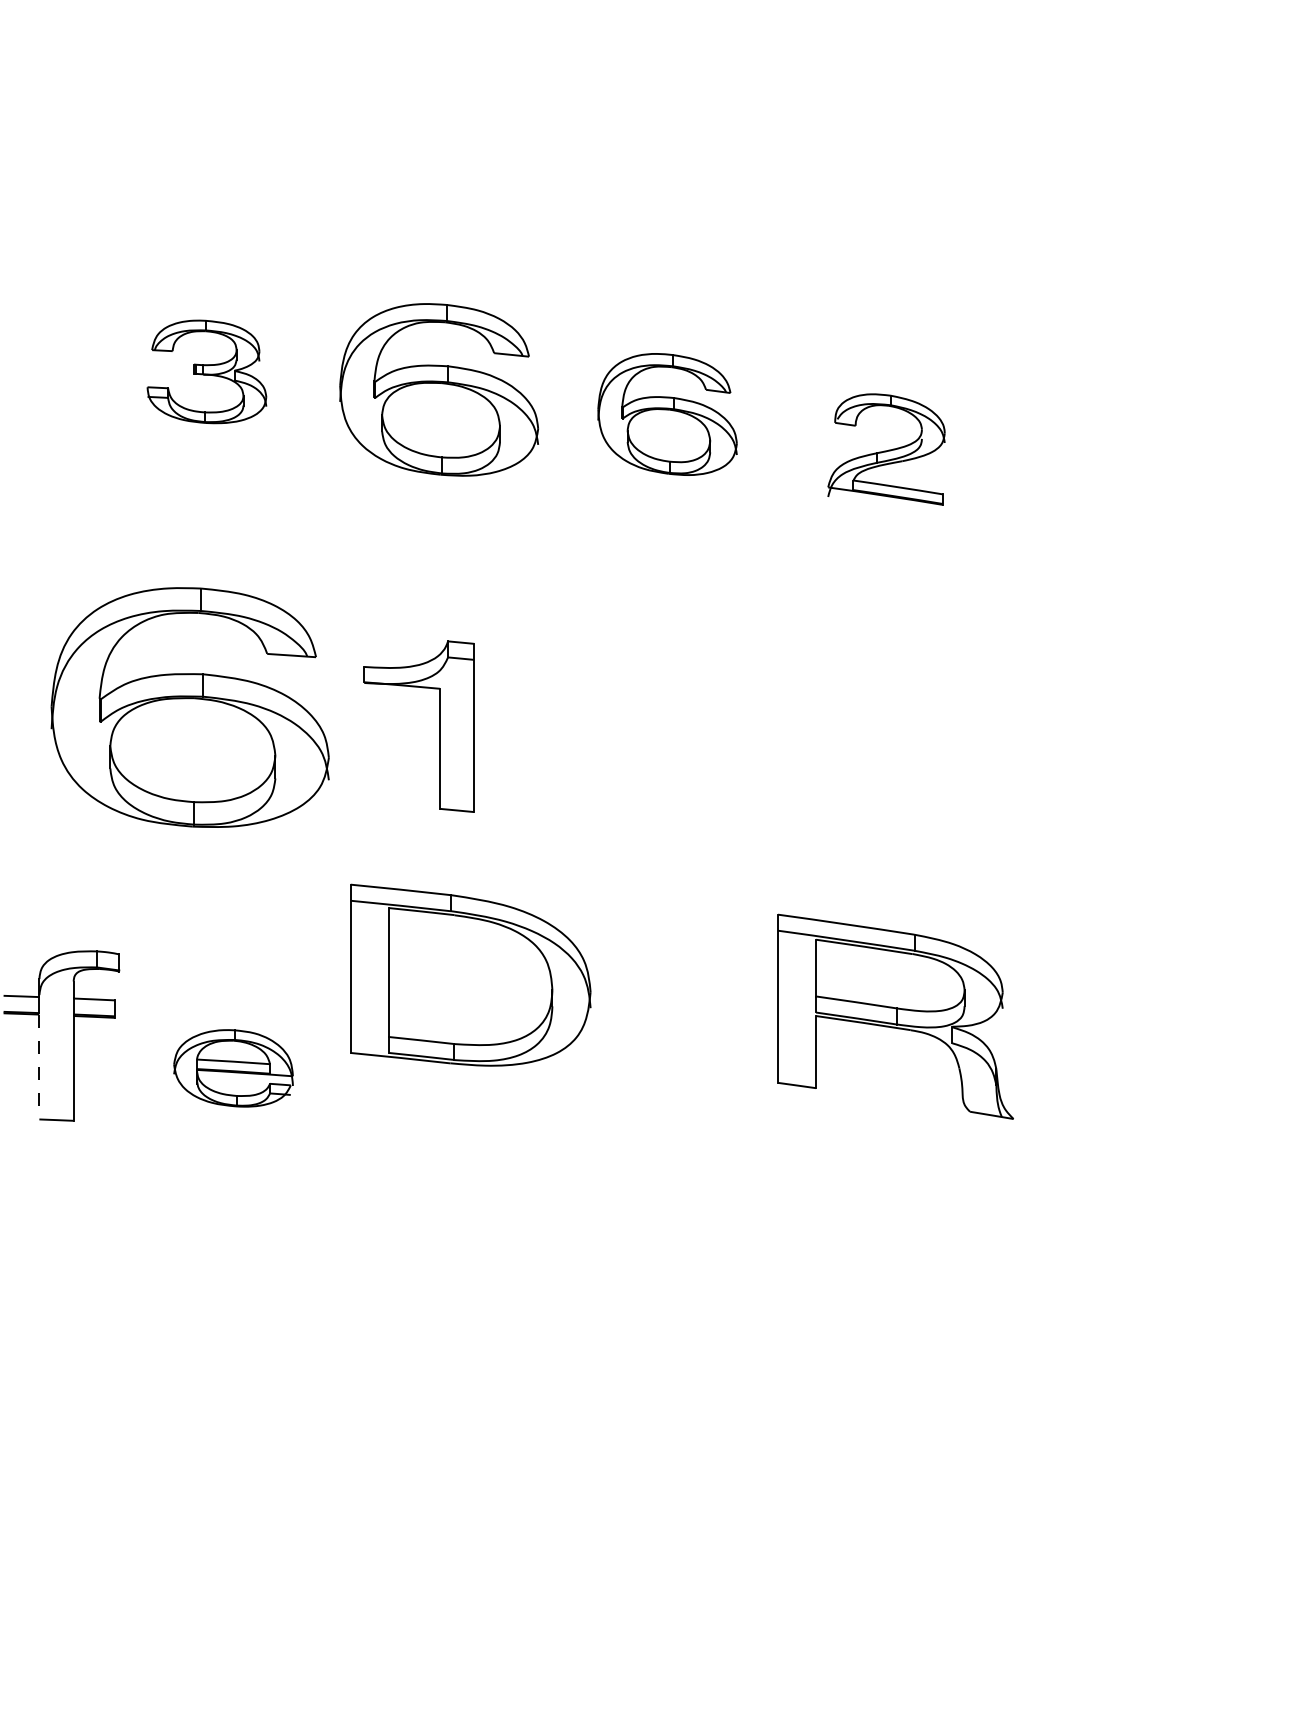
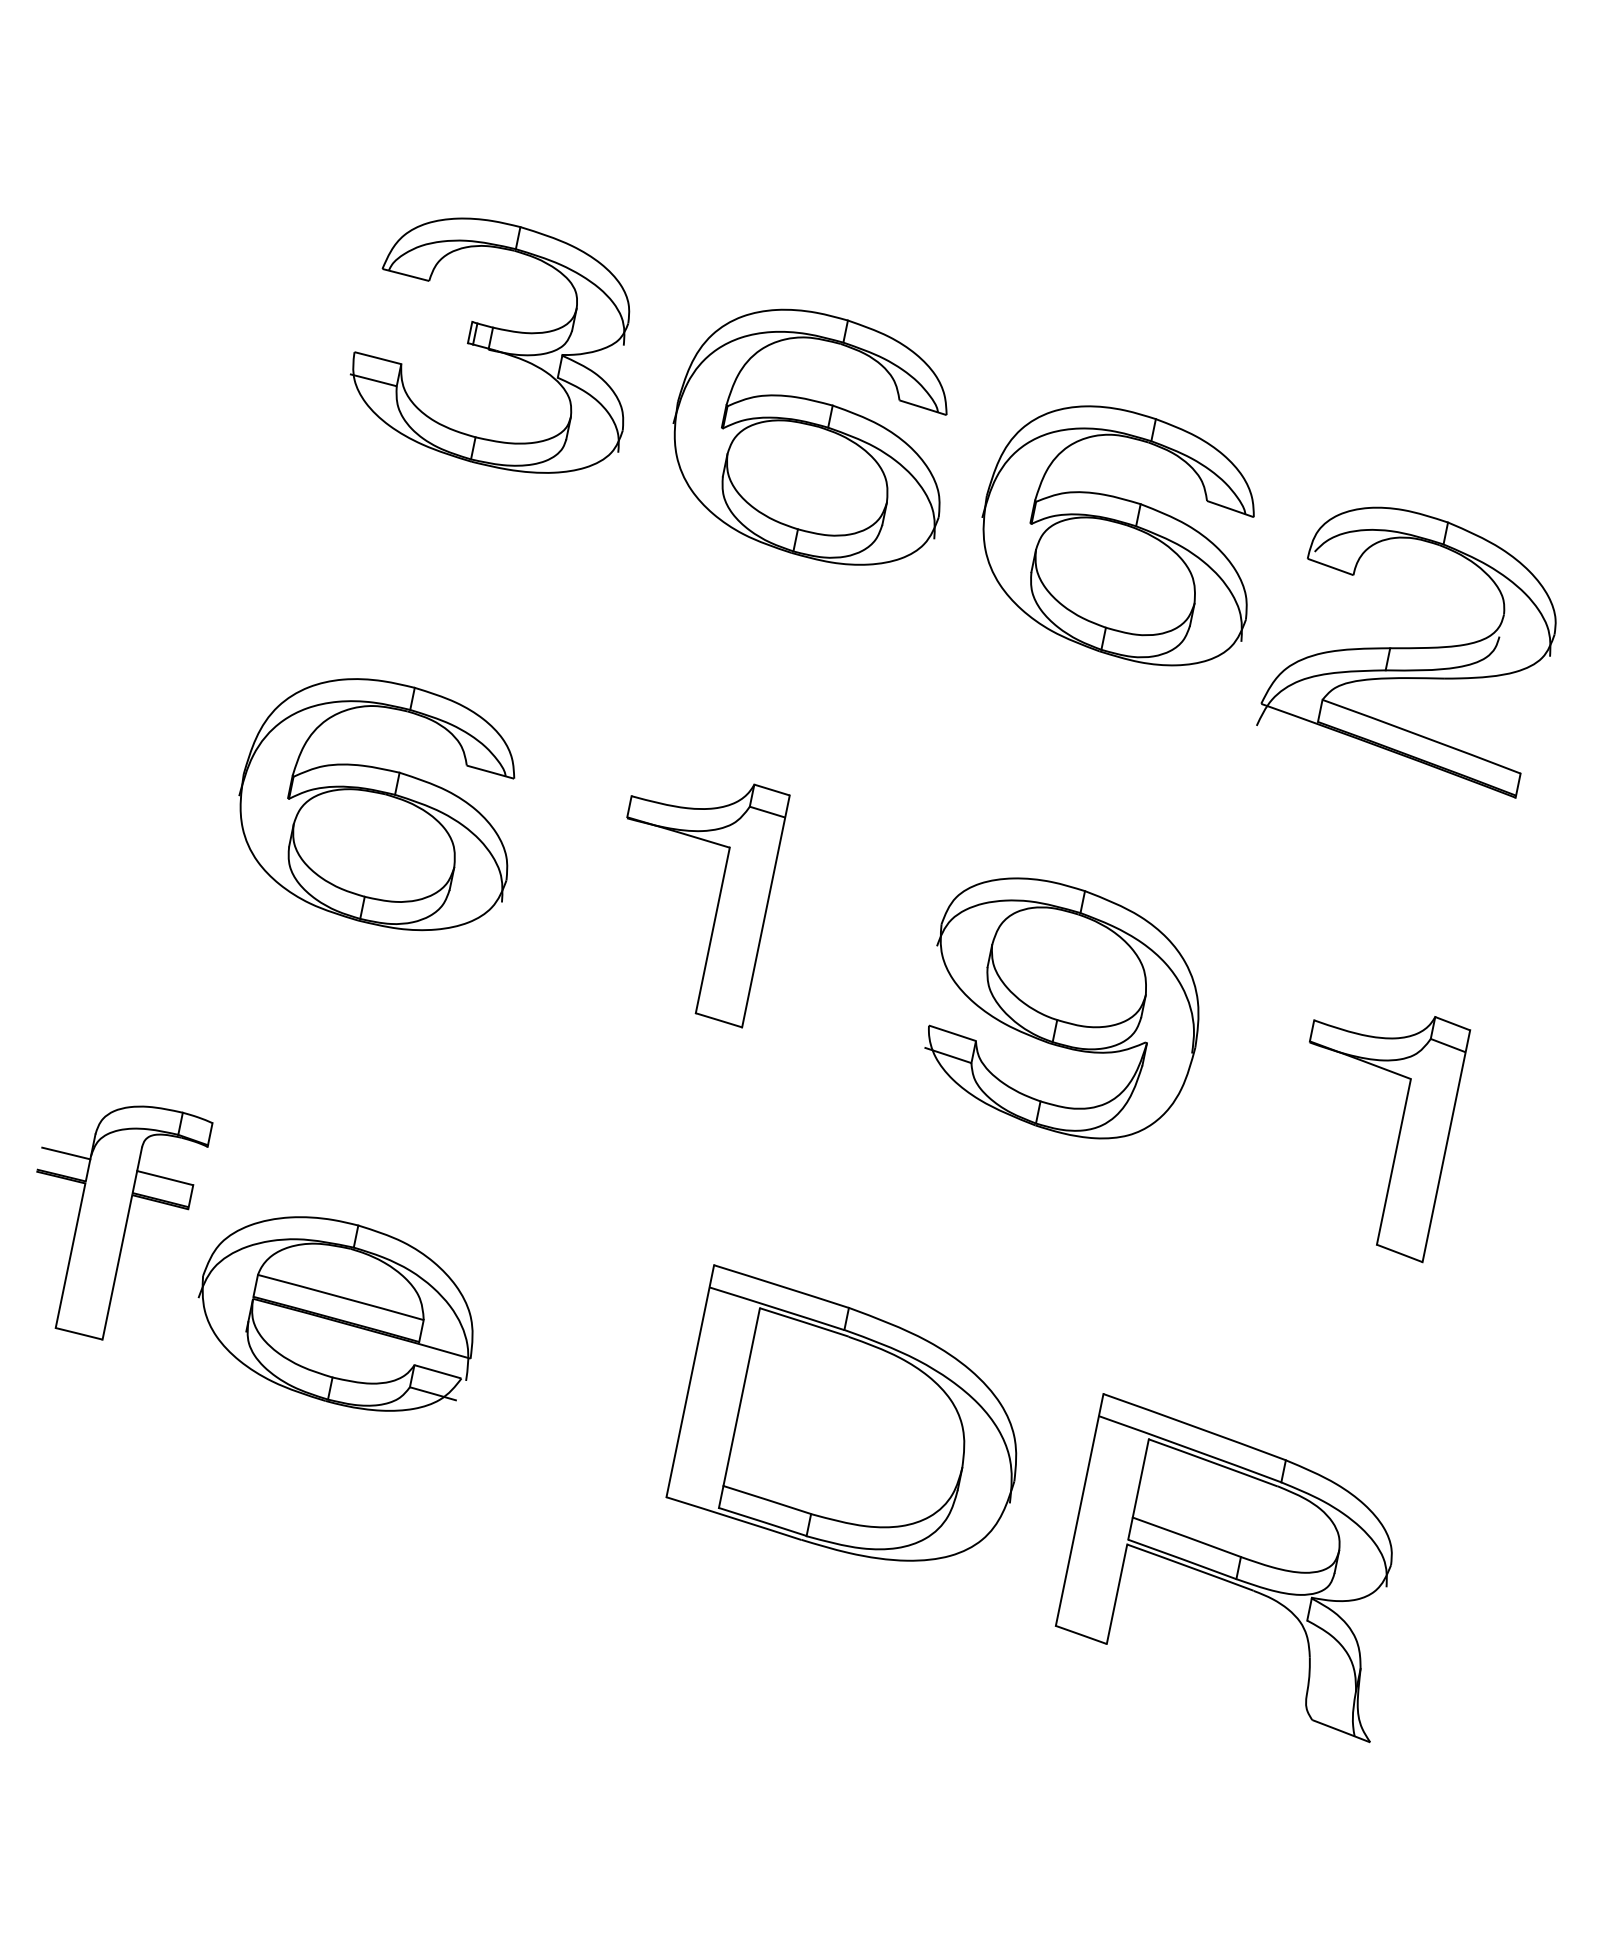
part: (206, 371) -> (497, 344), size x1.67
part: (667, 414) -> (1121, 533), size x1.43
part: (886, 449) -> (1413, 644), size x1.67
part: (189, 707) -> (379, 802), size x0.71
part: (695, 752) -> (1064, 1007), added
part: (946, 791) -> (1399, 1132), added
part: (470, 974) -> (853, 1422), moved
part: (895, 1016) -> (1236, 1567), moved
line: (39, 1067) -> (70, 1256), dashed -> solid
part: (233, 1068) -> (337, 1312), size x1.67

